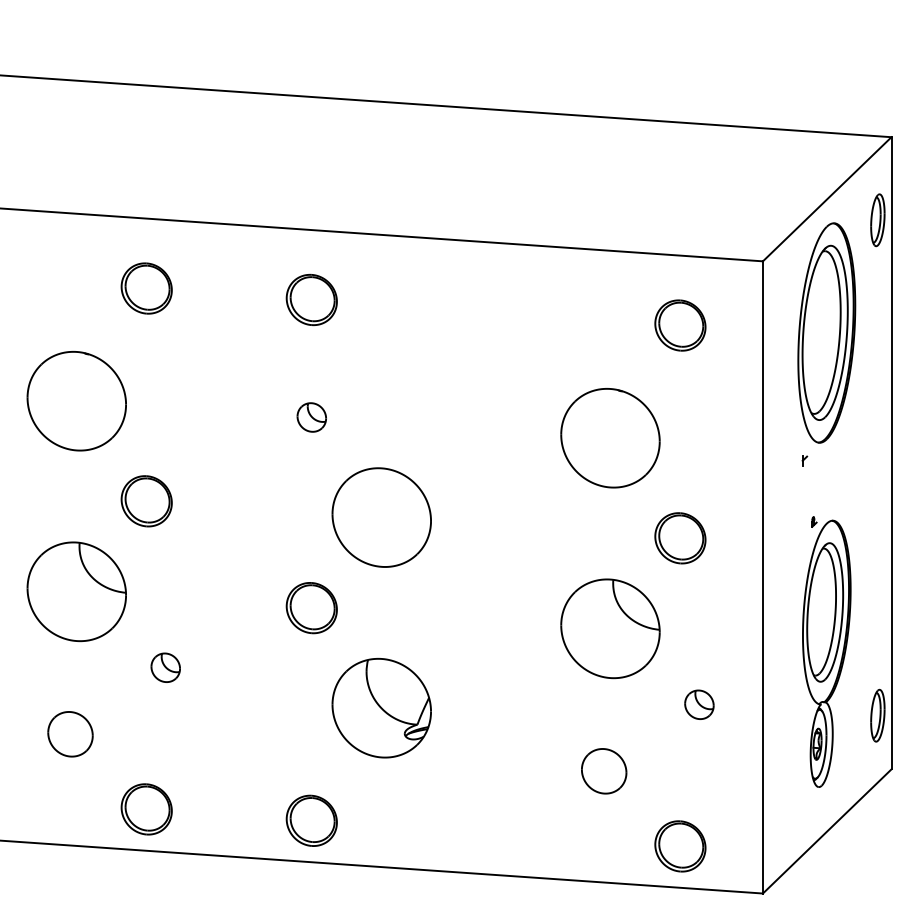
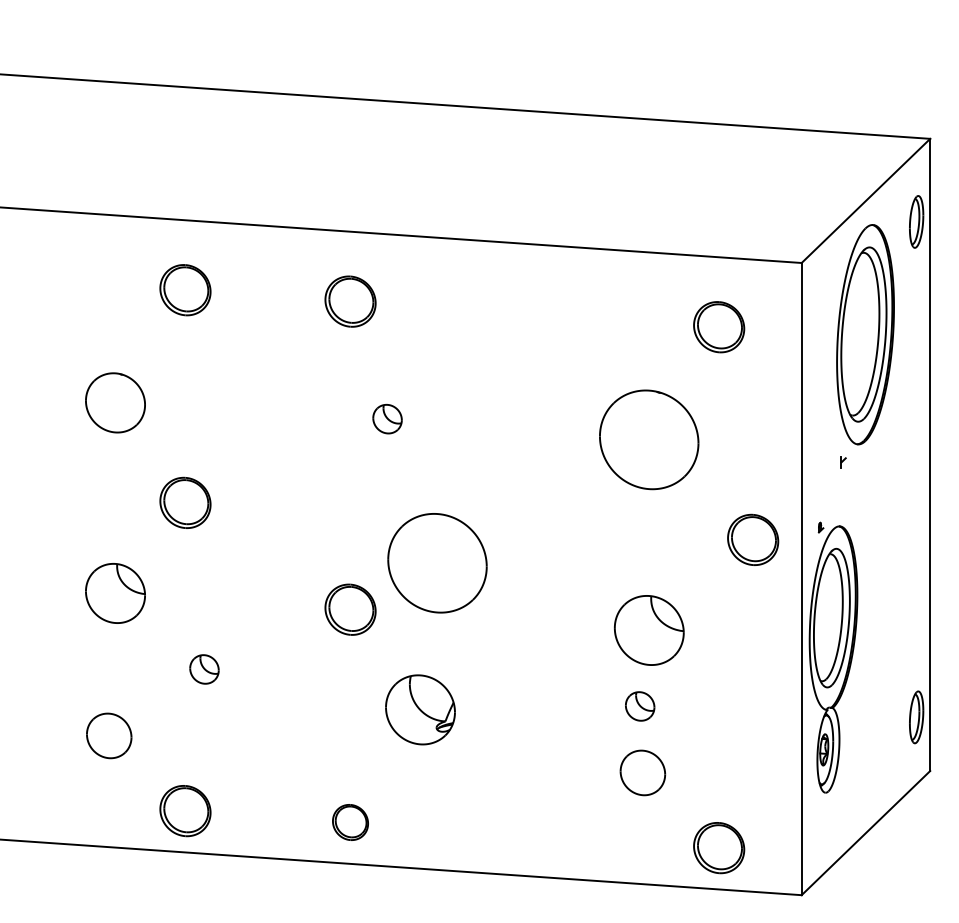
part: (76, 400) -> (115, 402), size x0.6
part: (311, 417) -> (387, 419), moved
part: (381, 517) -> (437, 563), moved
part: (680, 537) -> (753, 539), moved
part: (76, 591) -> (115, 593), size x0.6
part: (610, 628) -> (649, 630), size x0.7
part: (826, 651) -> (833, 657), moved
part: (699, 704) -> (640, 706), moved
part: (381, 707) -> (420, 709), size x0.7
part: (311, 820) -> (350, 822), size x0.7

